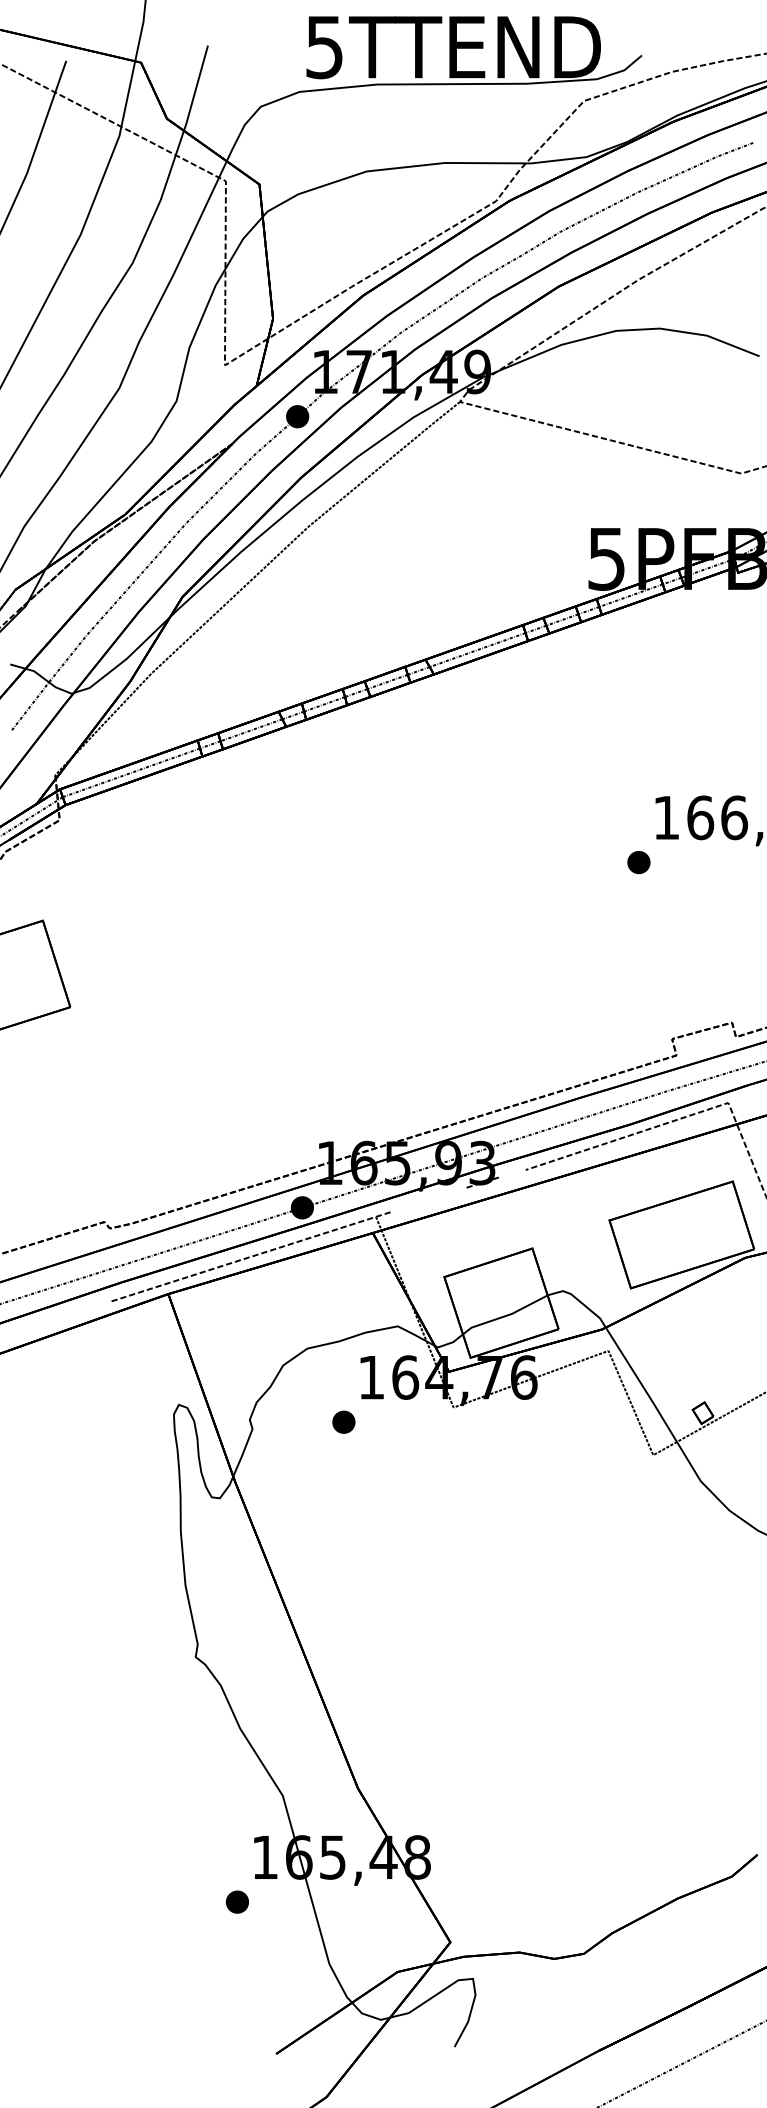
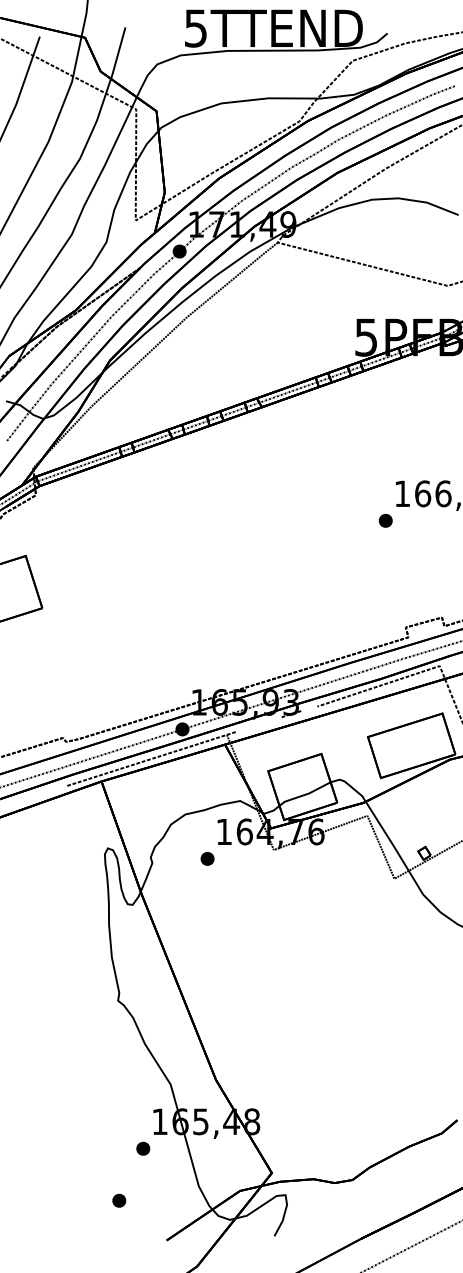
part: (198, 1987) -> (119, 1200), added

